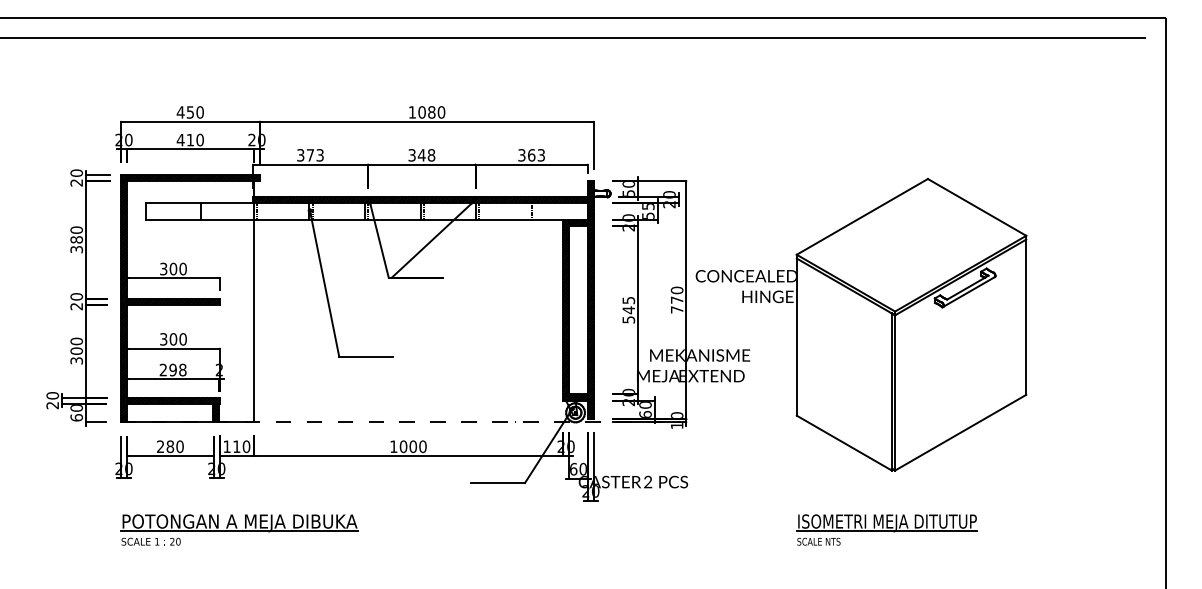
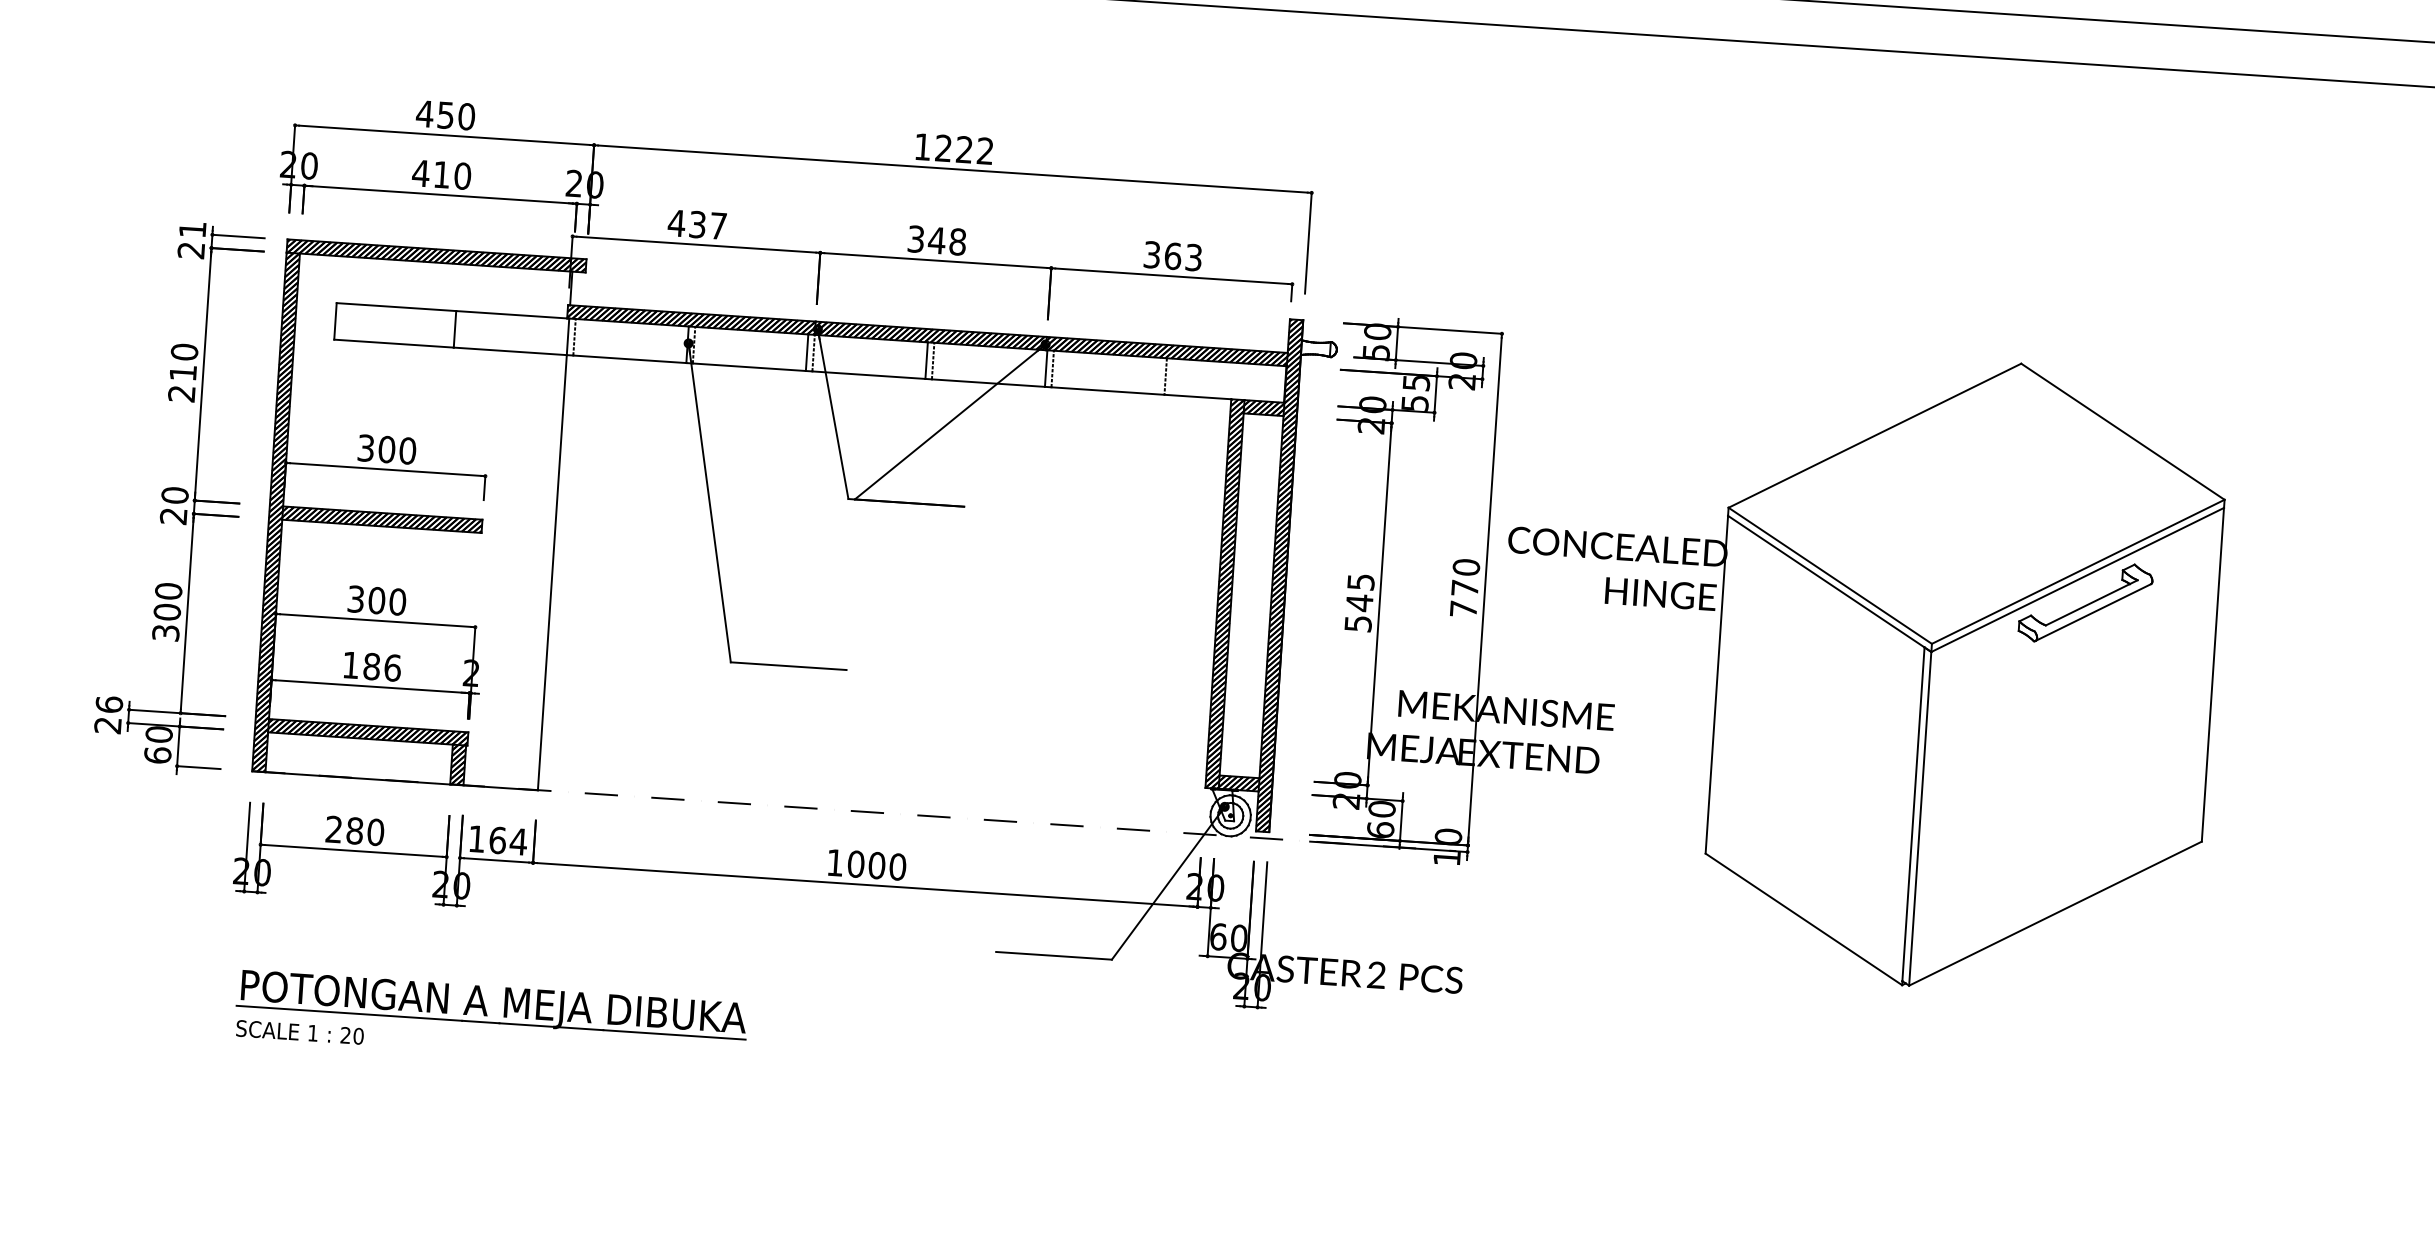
text: (431, 112) -> (963, 149), 1080 -> 1222
text: (309, 155) -> (695, 224), 373 -> 437
text: (76, 172) -> (192, 228), 20 -> 21
text: (76, 244) -> (182, 382), 380 -> 210
text: (172, 369) -> (370, 665), 298 -> 186
text: (52, 395) -> (108, 704), 20 -> 26
text: (241, 446) -> (507, 840), 110 -> 164
part: (886, 529) -> (1882, 1111), removed

